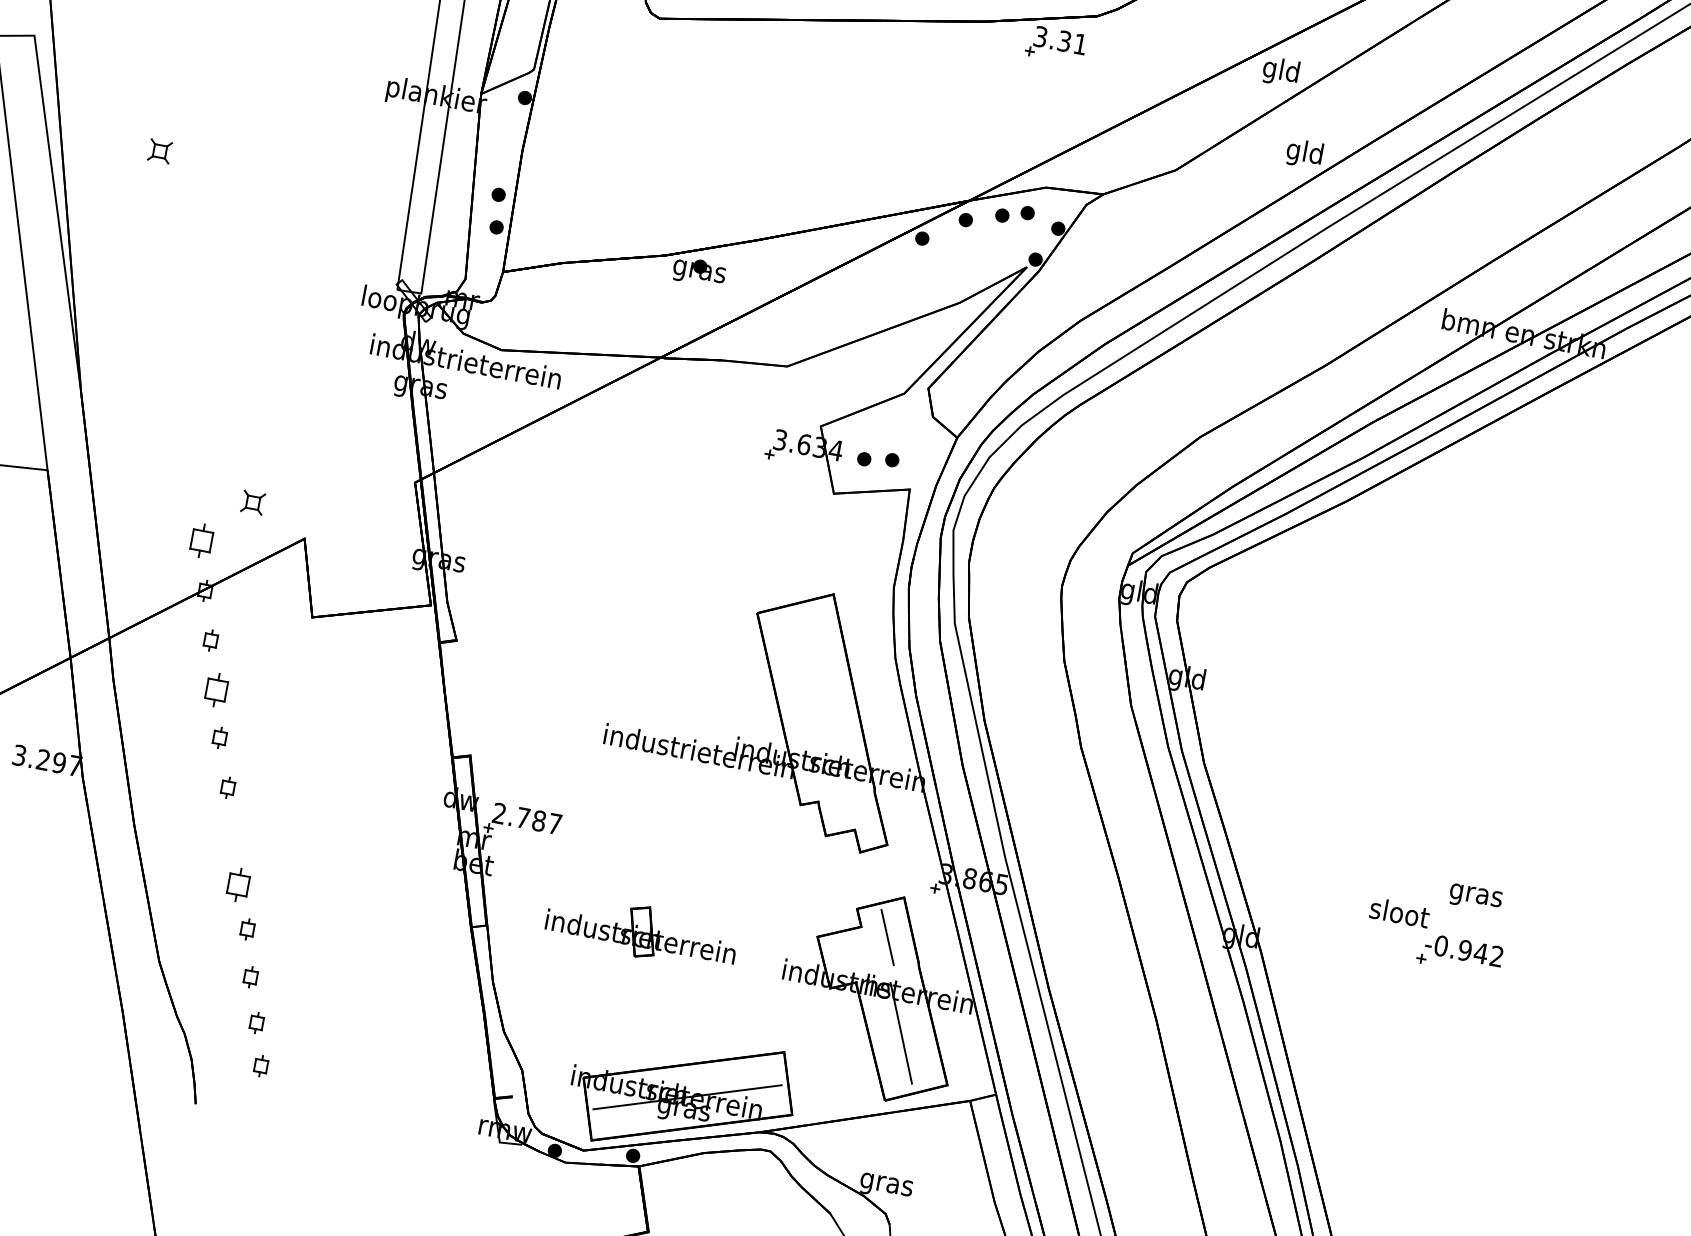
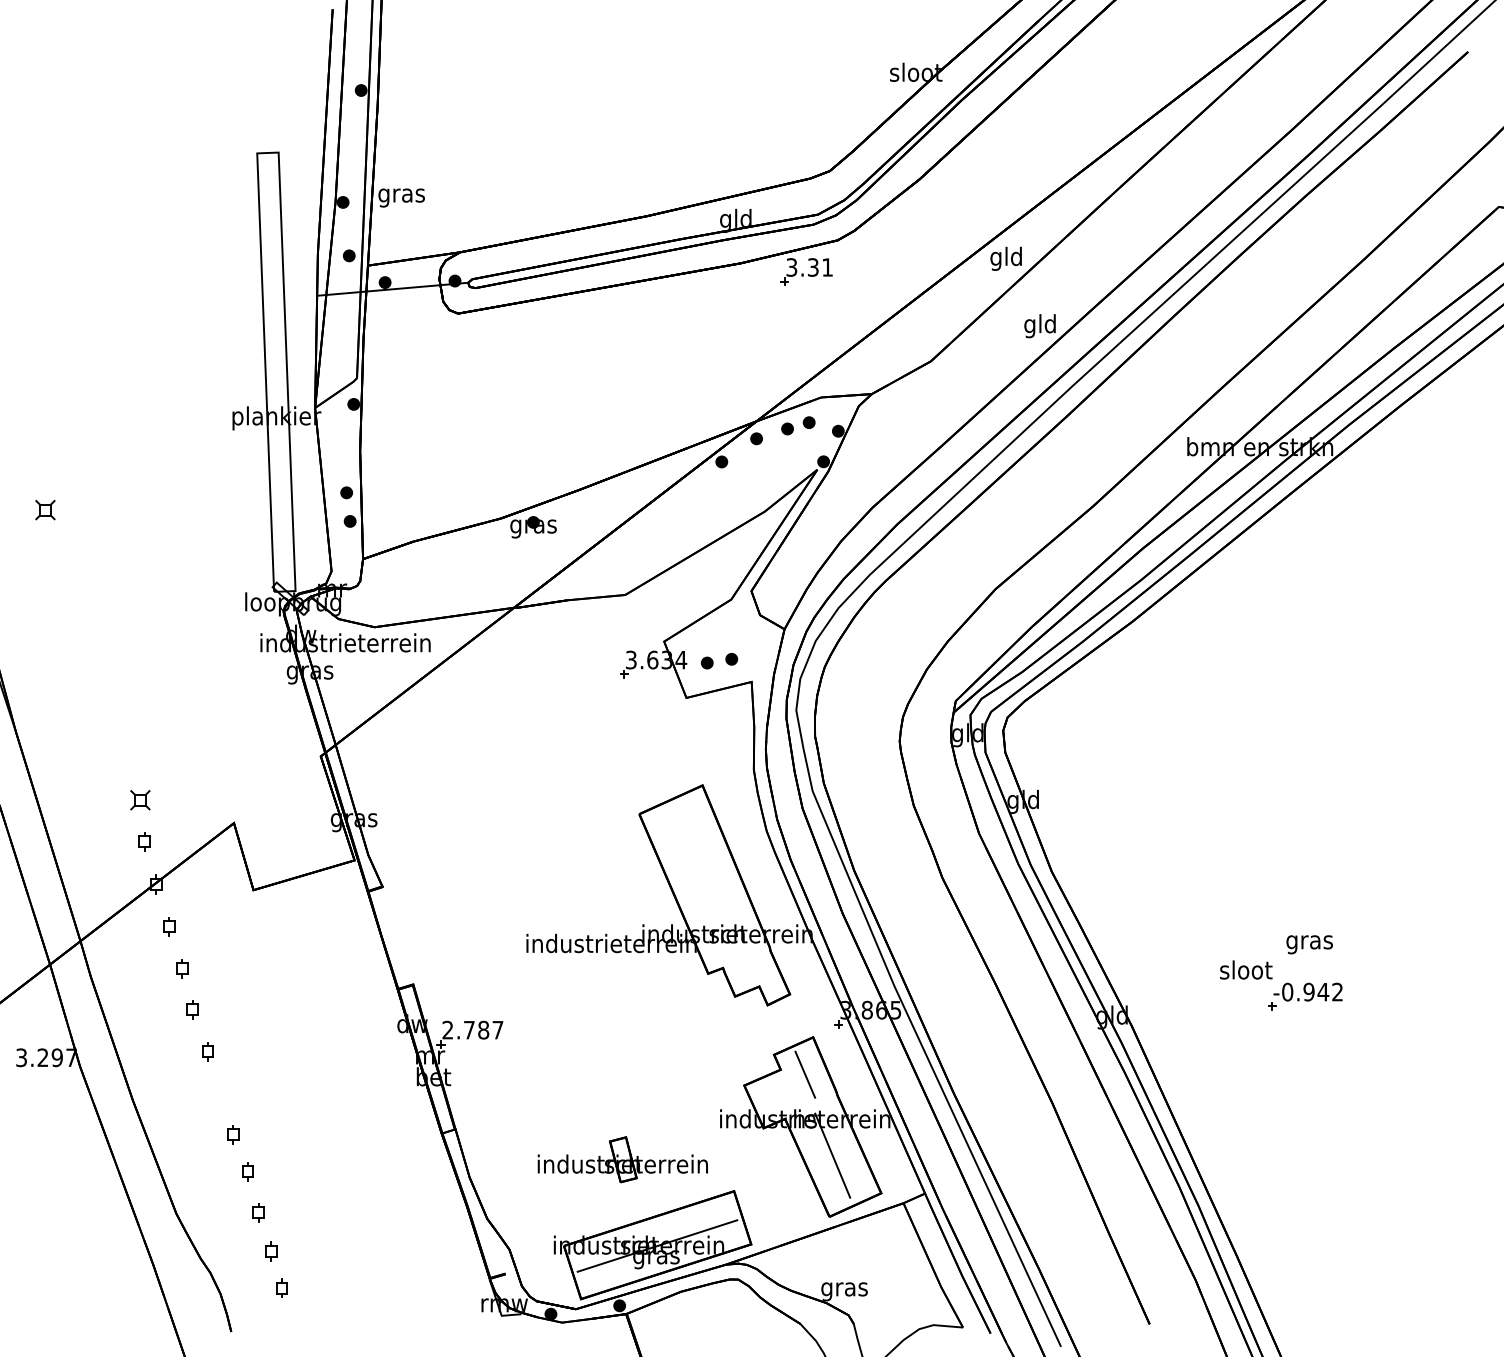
part: (253, 503) -> (140, 800), moved
part: (201, 540) -> (144, 841), size x0.62
part: (217, 689) -> (182, 968), size x0.62
part: (239, 884) -> (233, 1134), size x0.62
part: (641, 931) -> (622, 1159), moved

